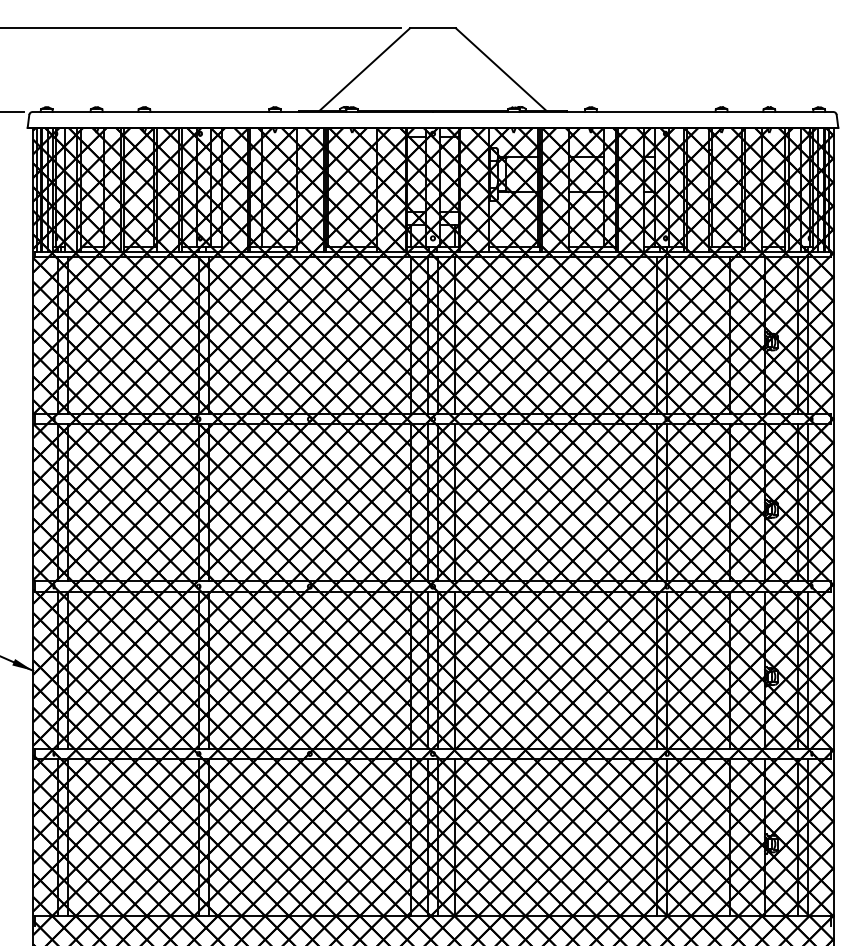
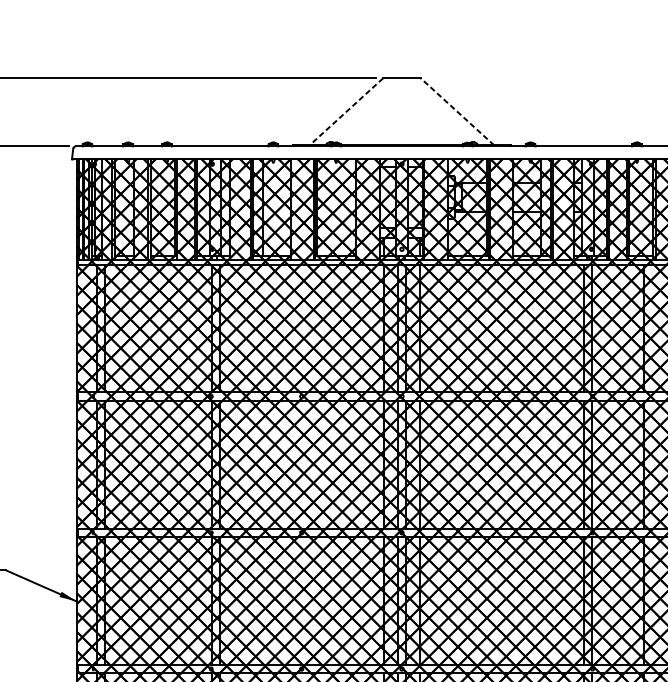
line: (364, 69) -> (346, 111), solid -> dashed
line: (500, 69) -> (456, 111), solid -> dashed

